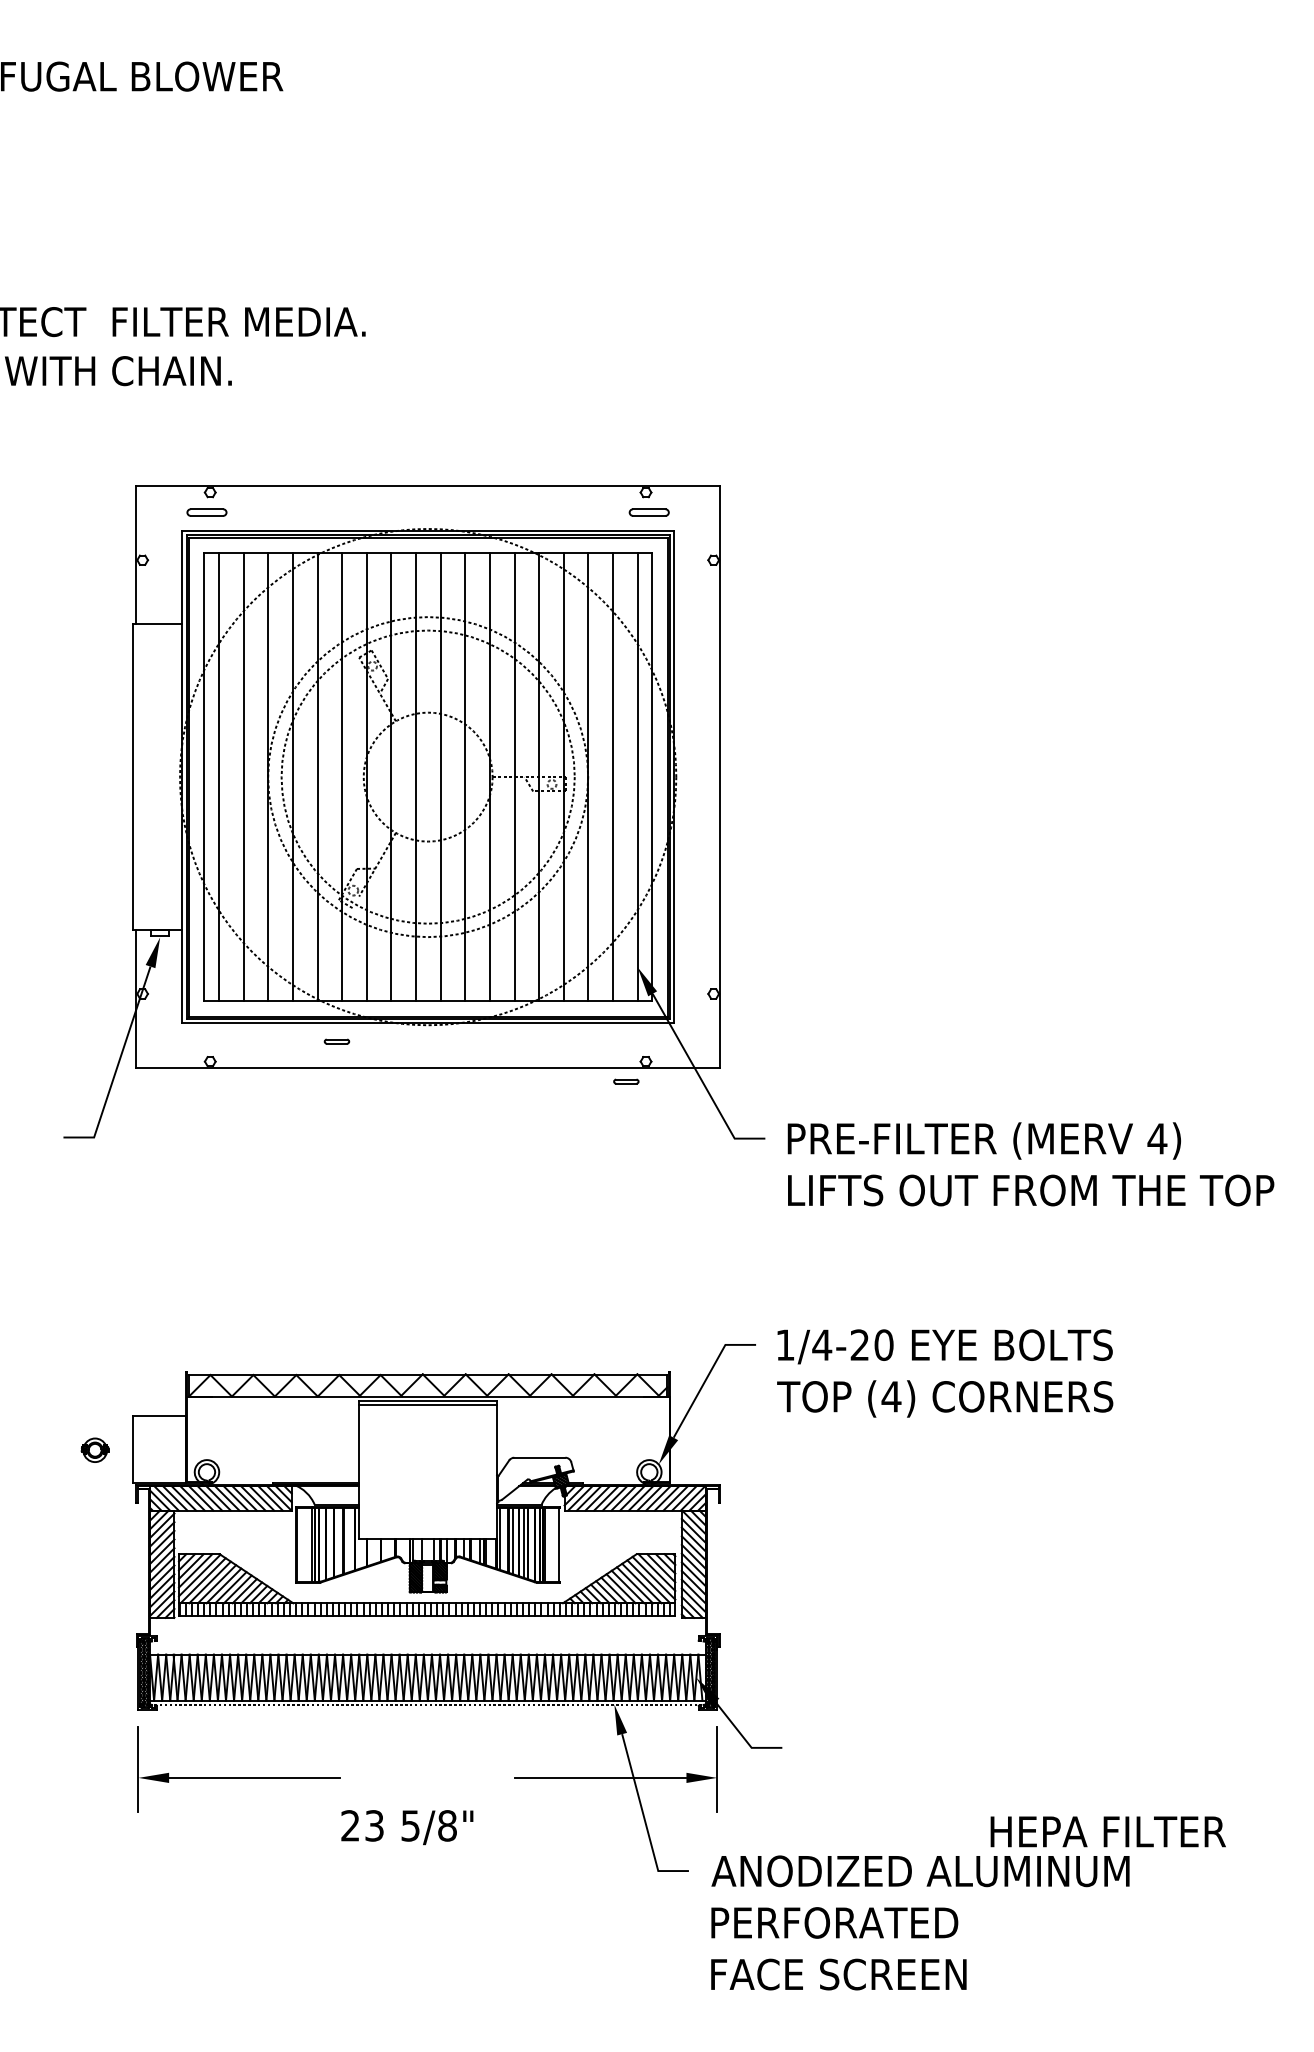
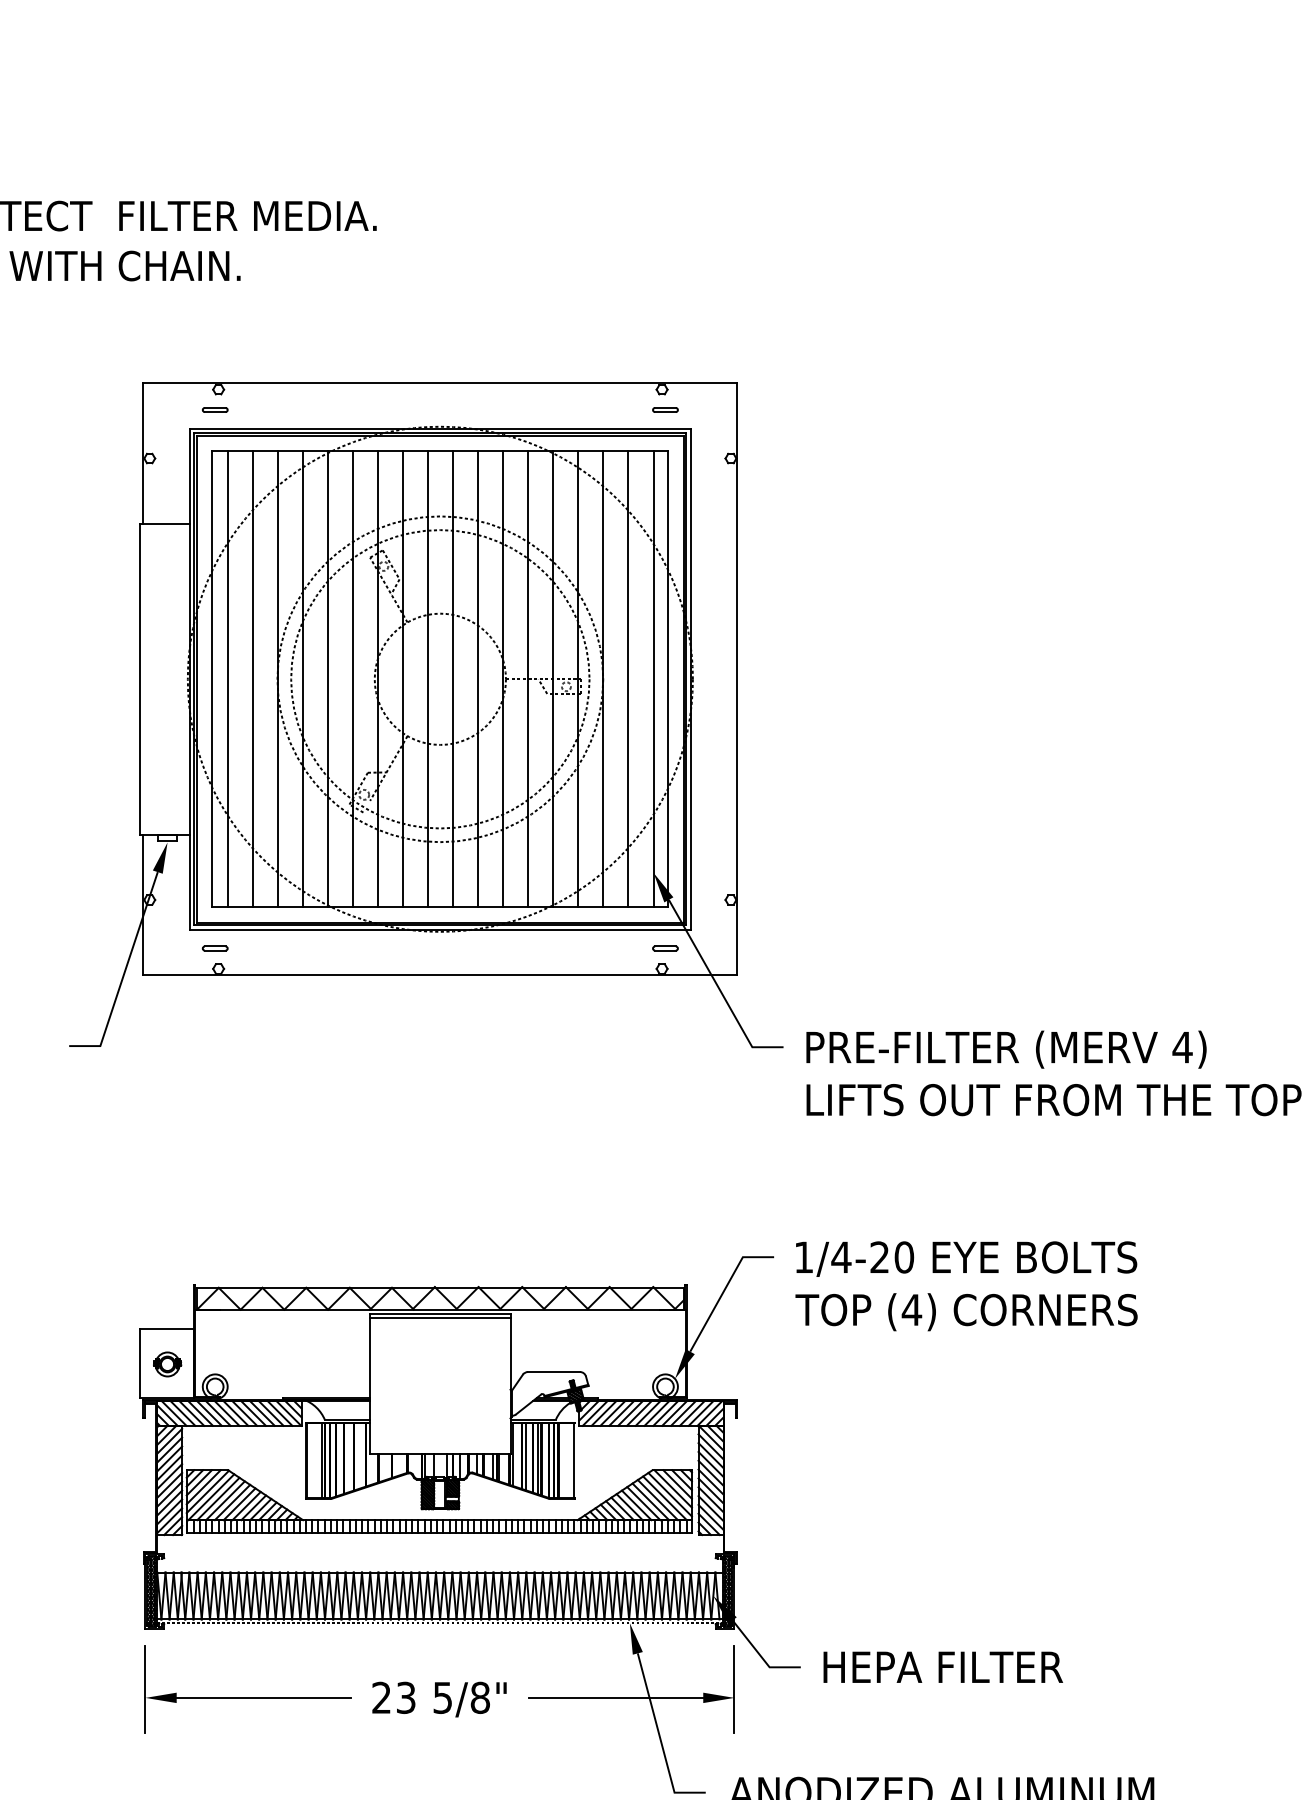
part: (206, 512) -> (214, 409), size x0.62
part: (649, 512) -> (665, 409), size x0.62
part: (336, 1041) -> (214, 948), moved
part: (626, 1081) -> (665, 948), moved
part: (94, 1449) -> (166, 1363), moved
text: (407, 1827) -> (439, 1699), moved
text: (1107, 1831) -> (942, 1666), moved

